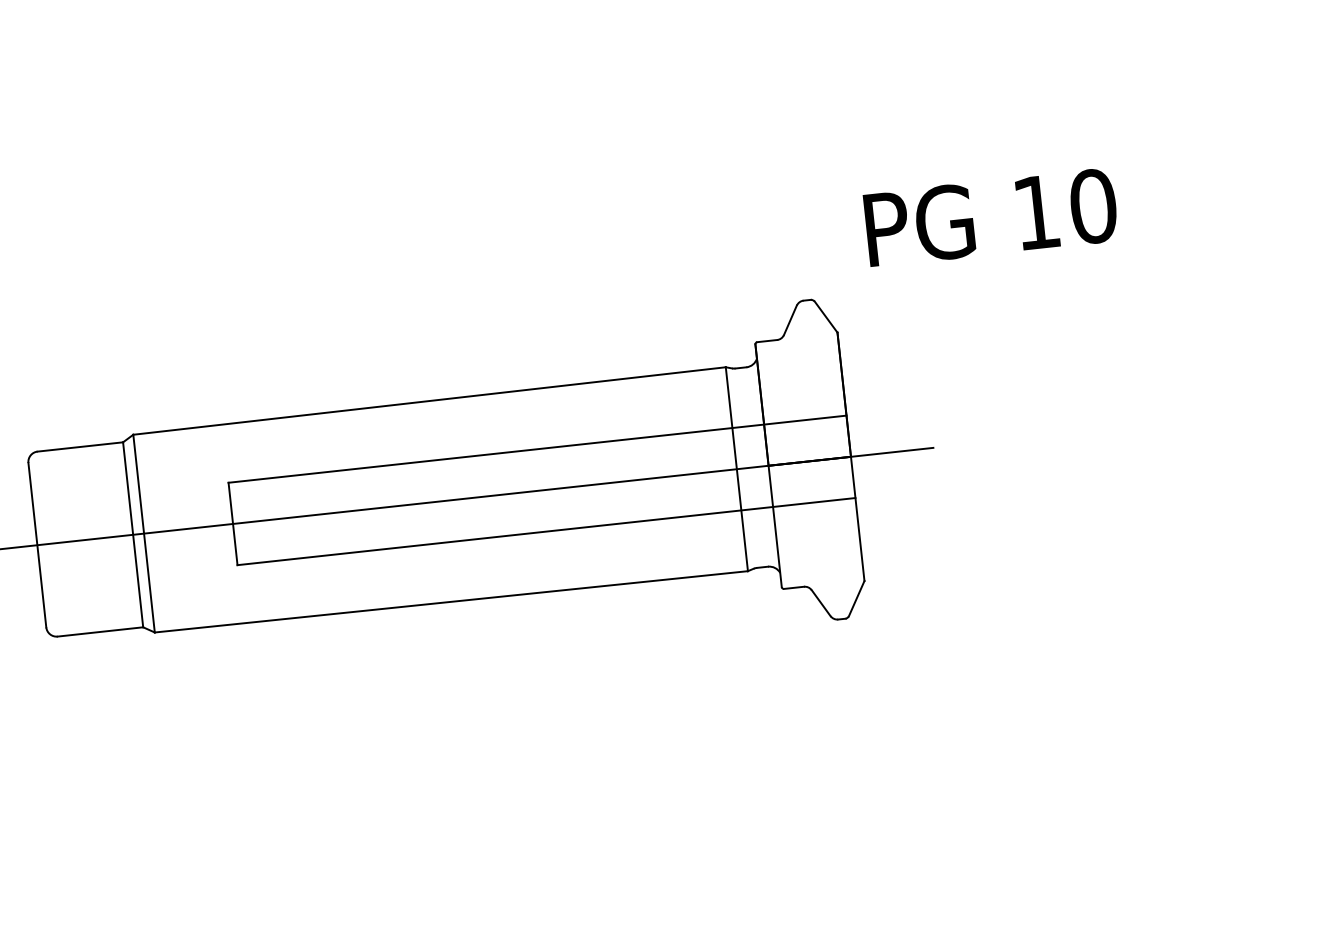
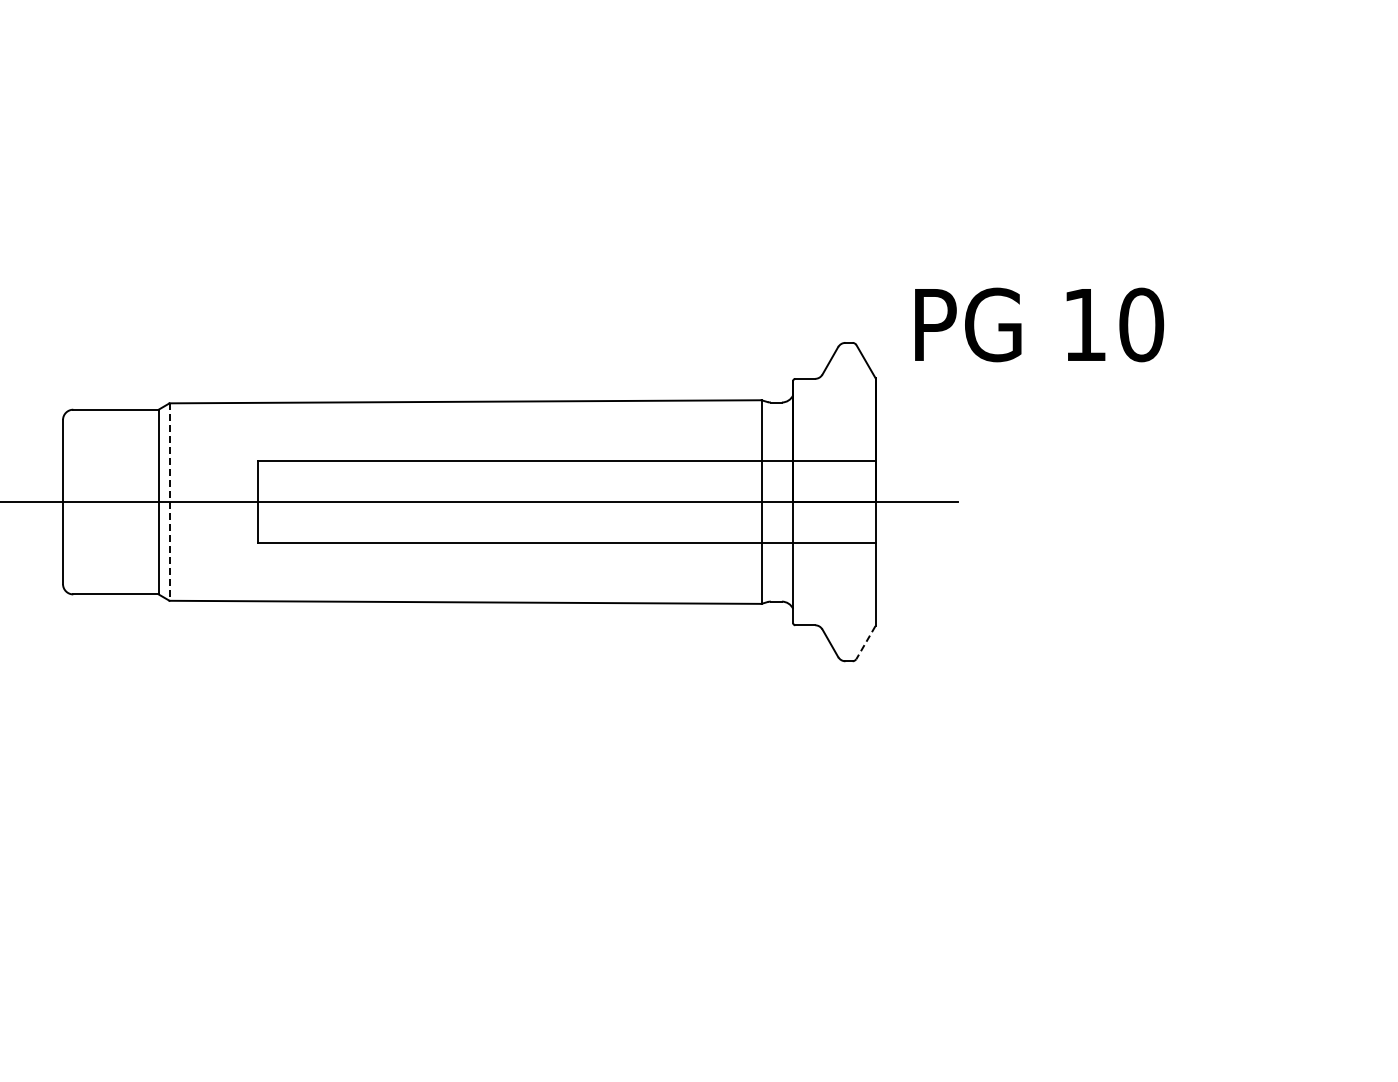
text: (991, 217) -> (1039, 324), moved
line: (144, 534) -> (169, 502), solid -> dashed
line: (856, 599) -> (865, 643), solid -> dashed

